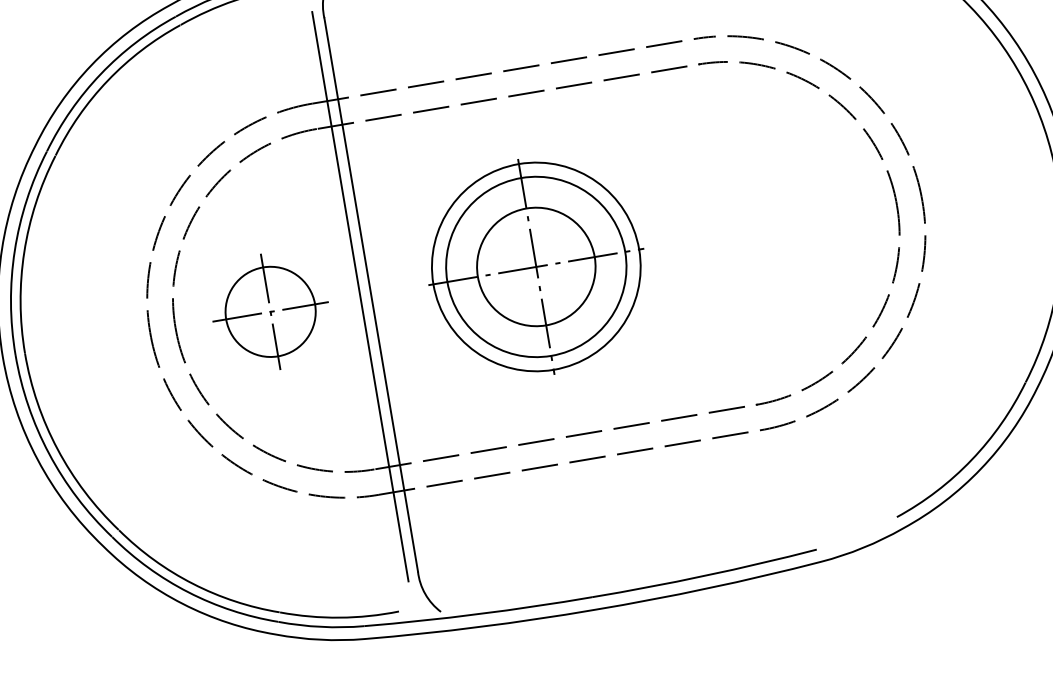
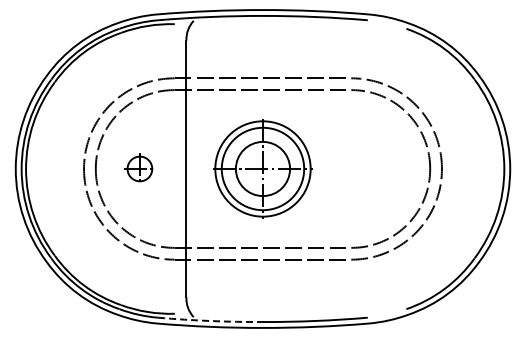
line: (360, 295) -> (181, 168), removed
part: (269, 310) -> (139, 168), size x0.6
arc: (478, 615) -> (210, 321), solid -> dashed

